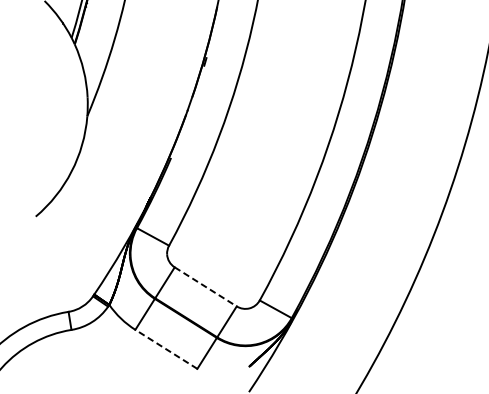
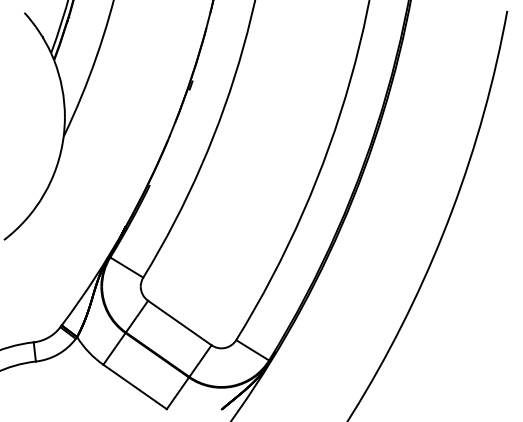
line: (205, 287) -> (179, 323), dashed -> solid
line: (166, 348) -> (135, 386), dashed -> solid

